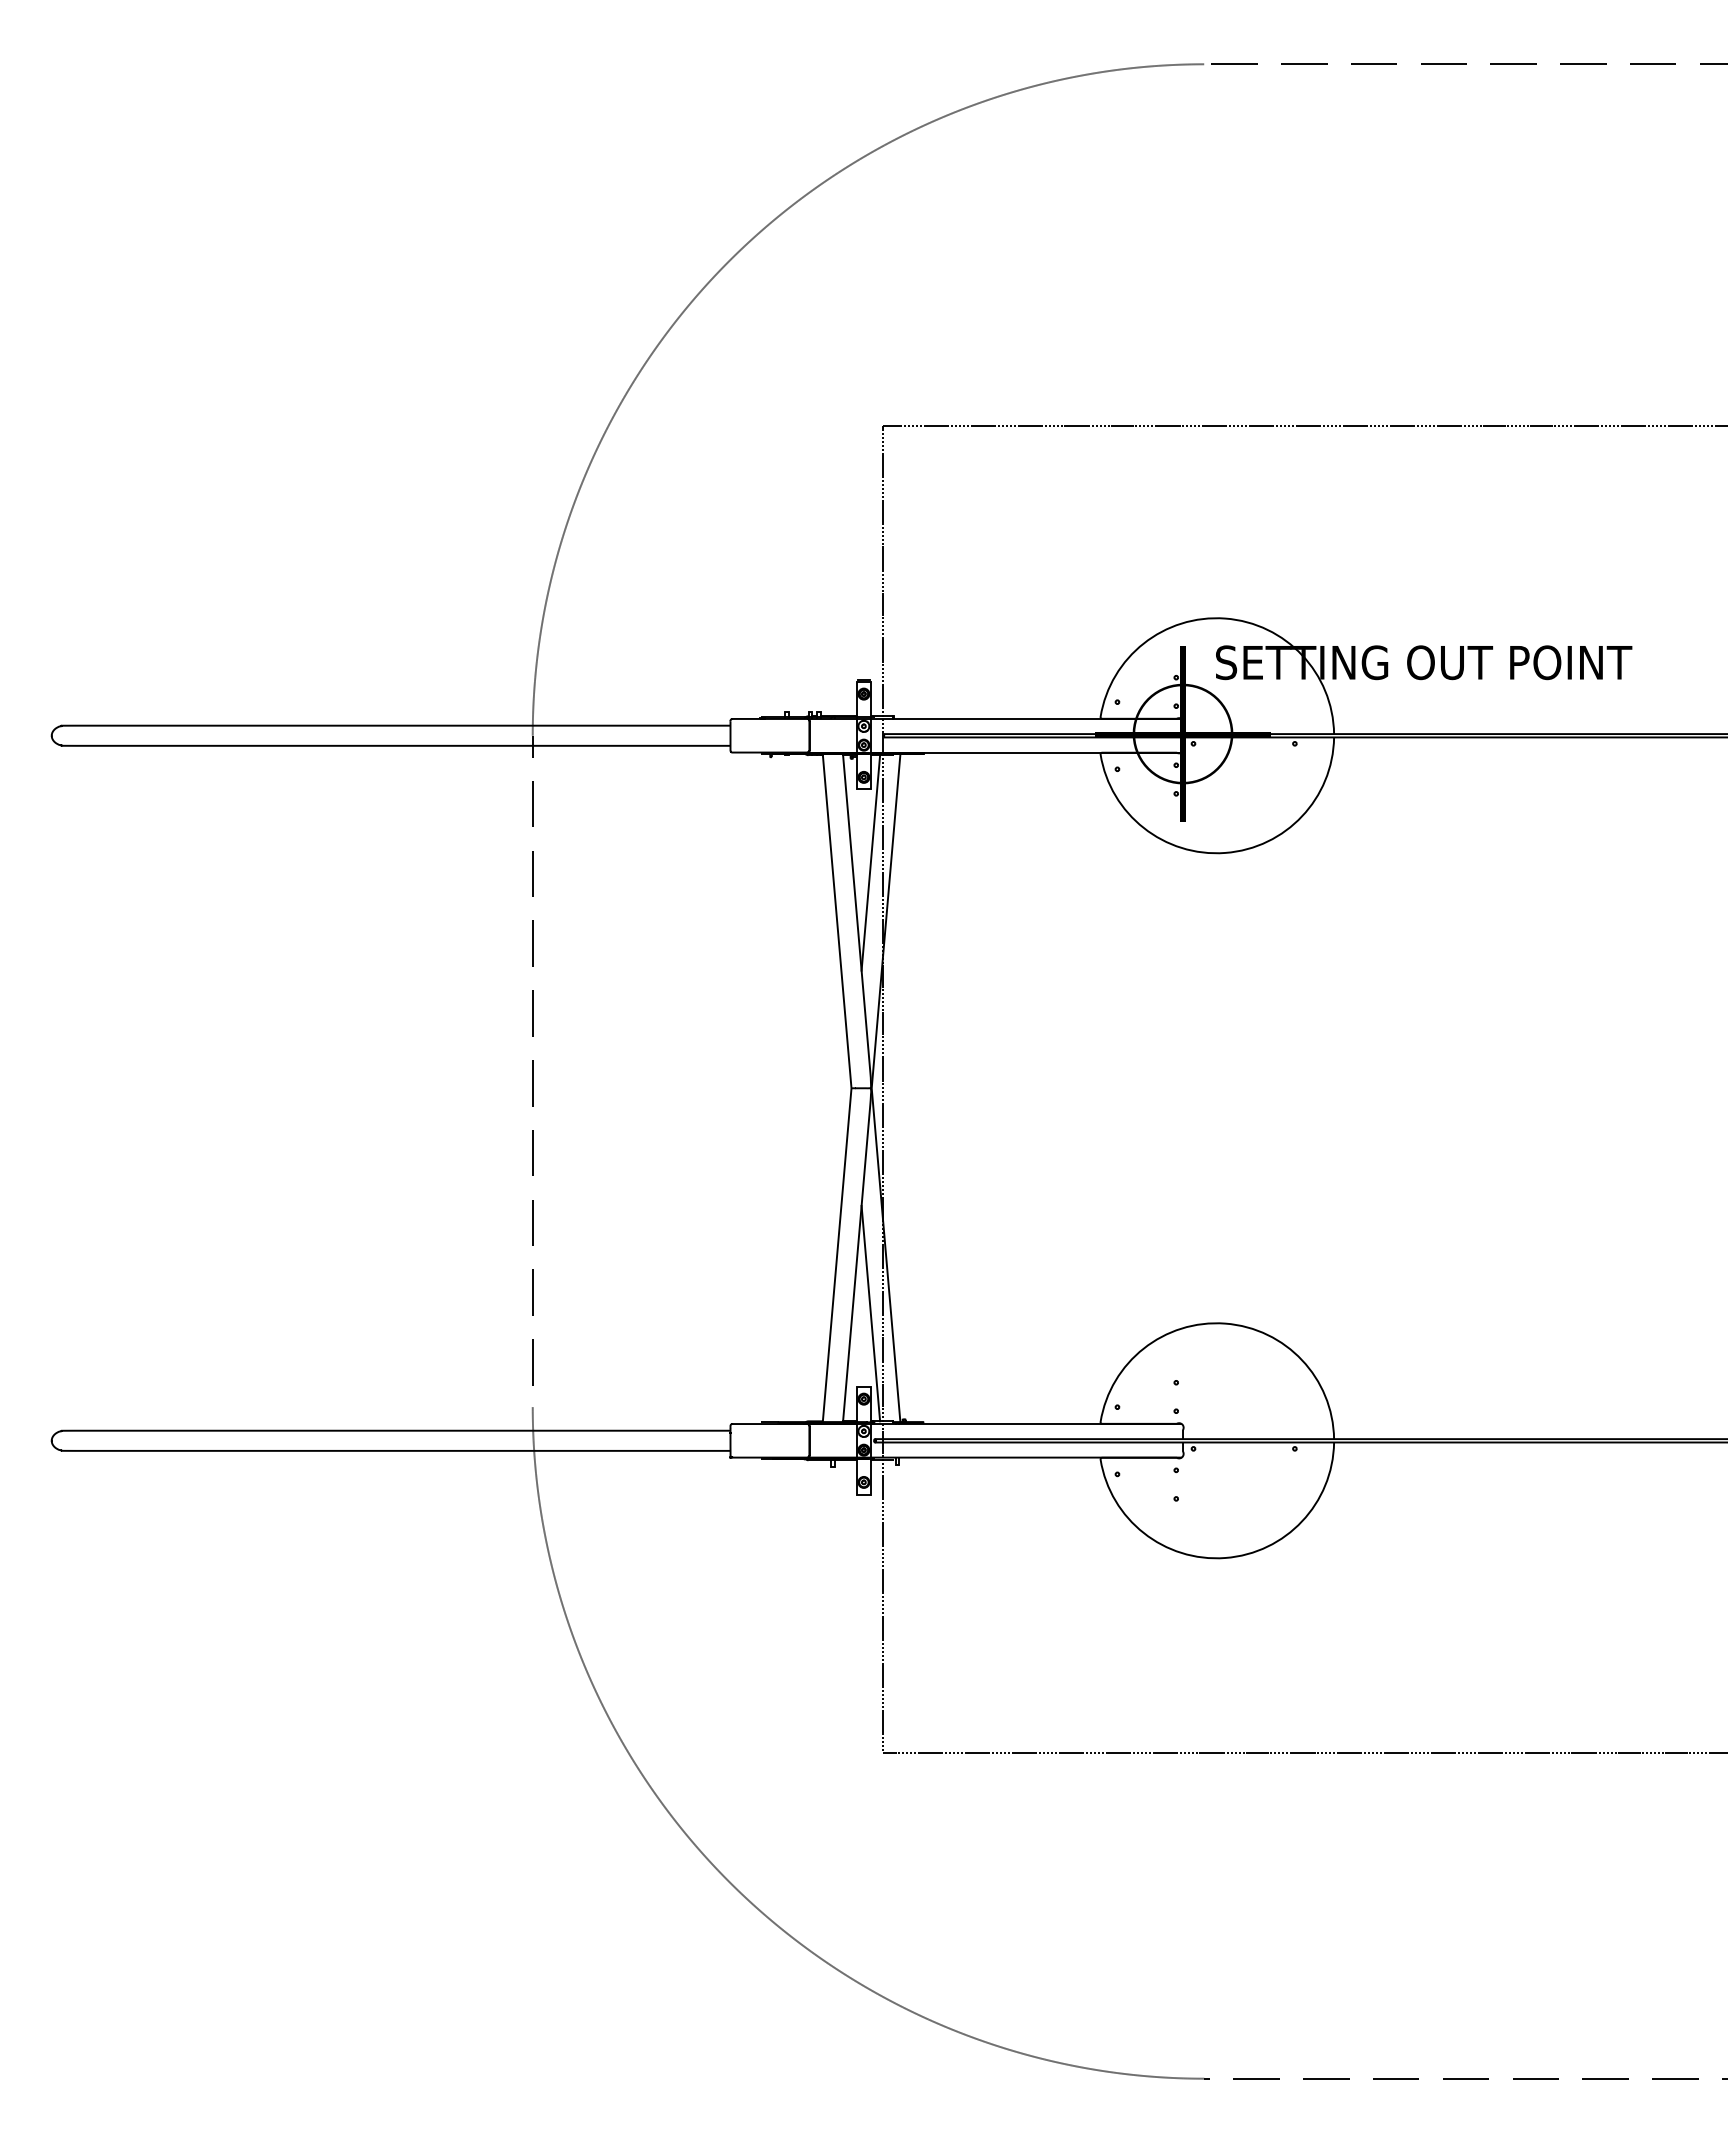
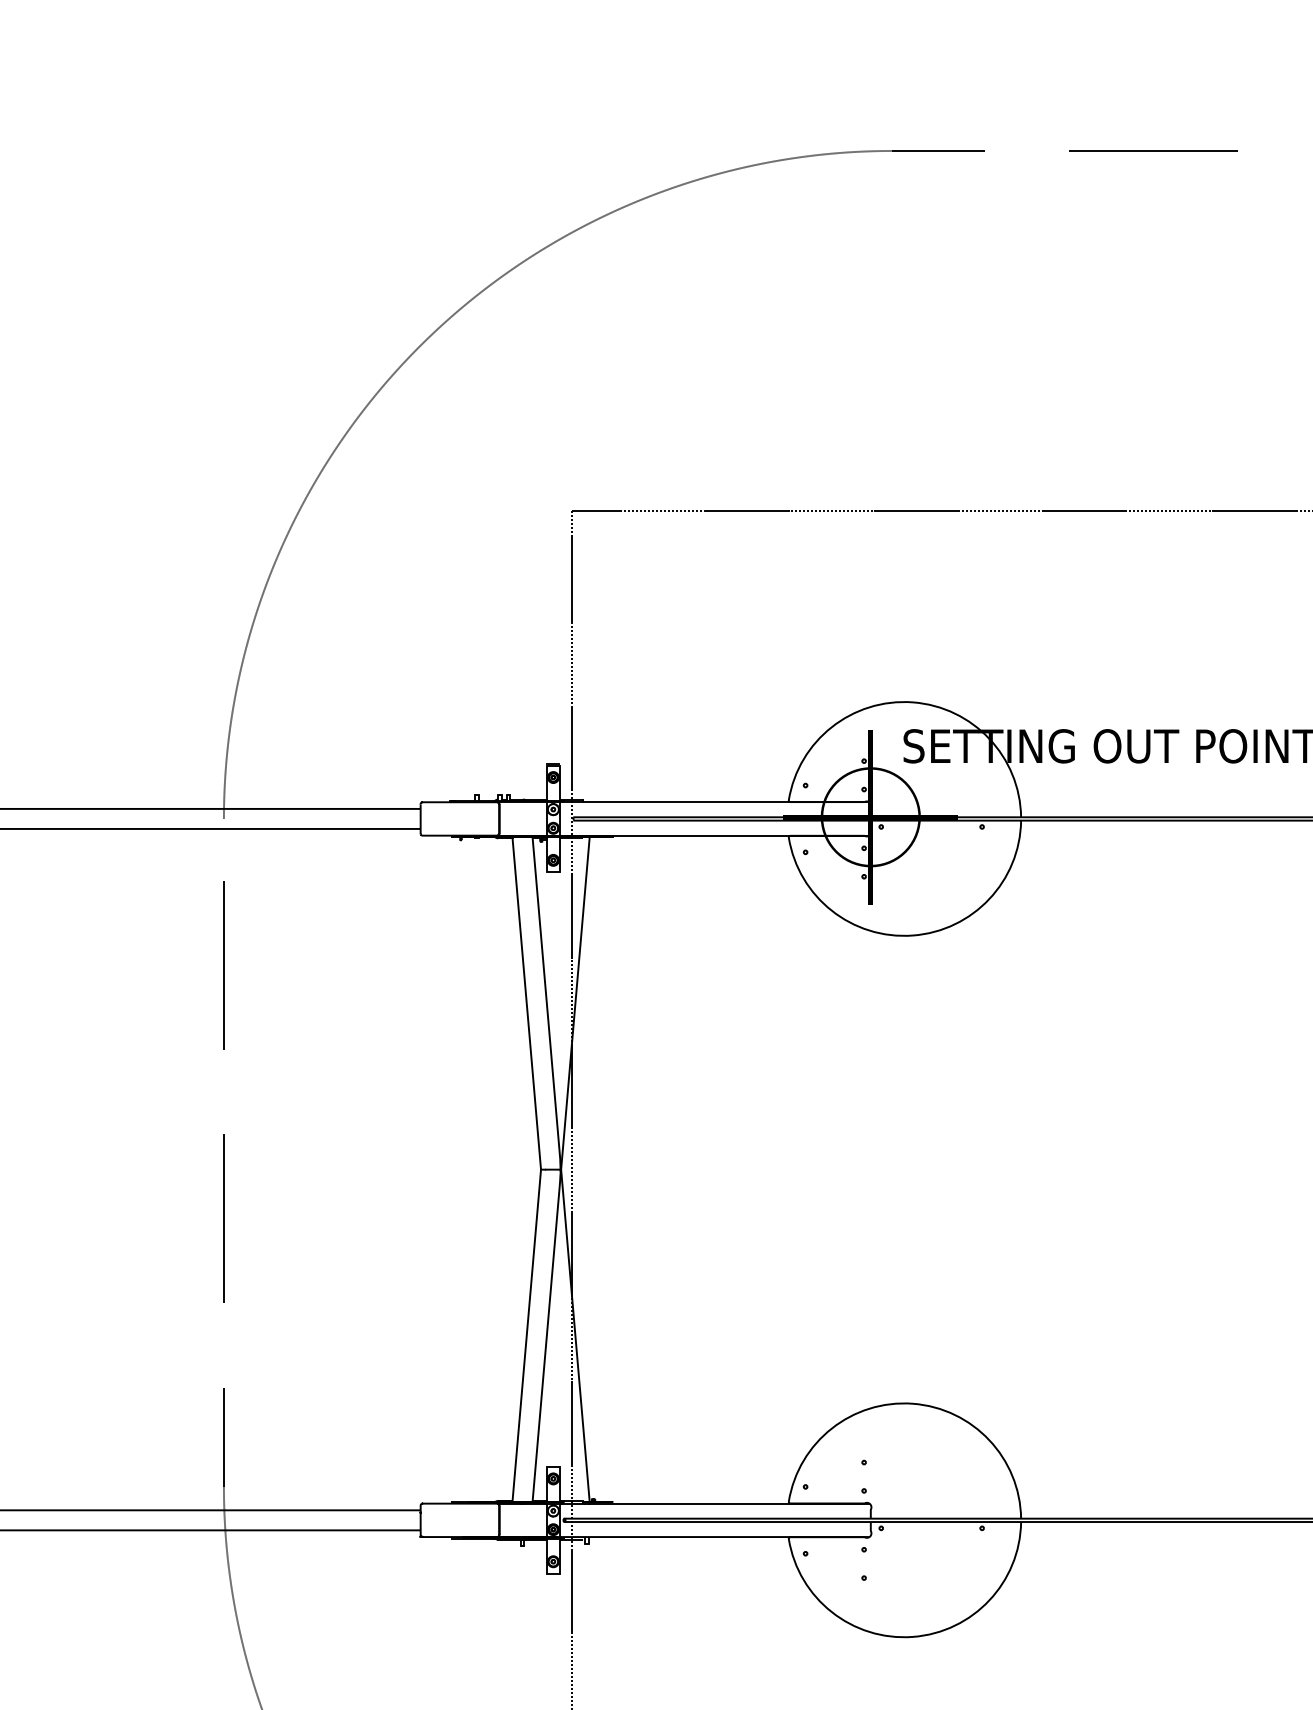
line: (870, 862) -> (559, 945), removed
line: (870, 1313) -> (559, 1393), removed

